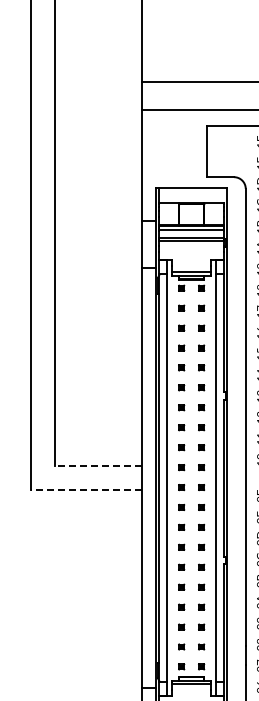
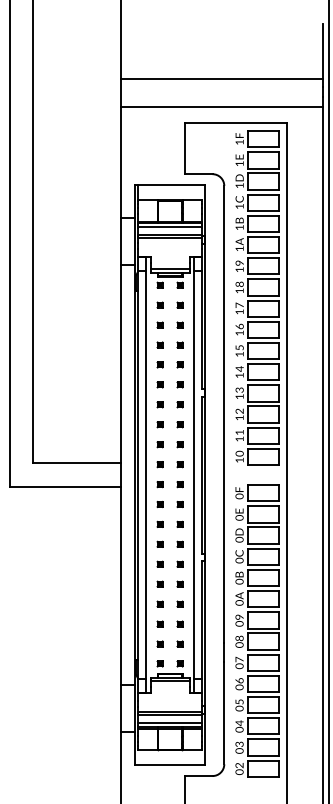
line: (98, 466) -> (77, 463), dashed -> solid
line: (85, 489) -> (64, 486), dashed -> solid

